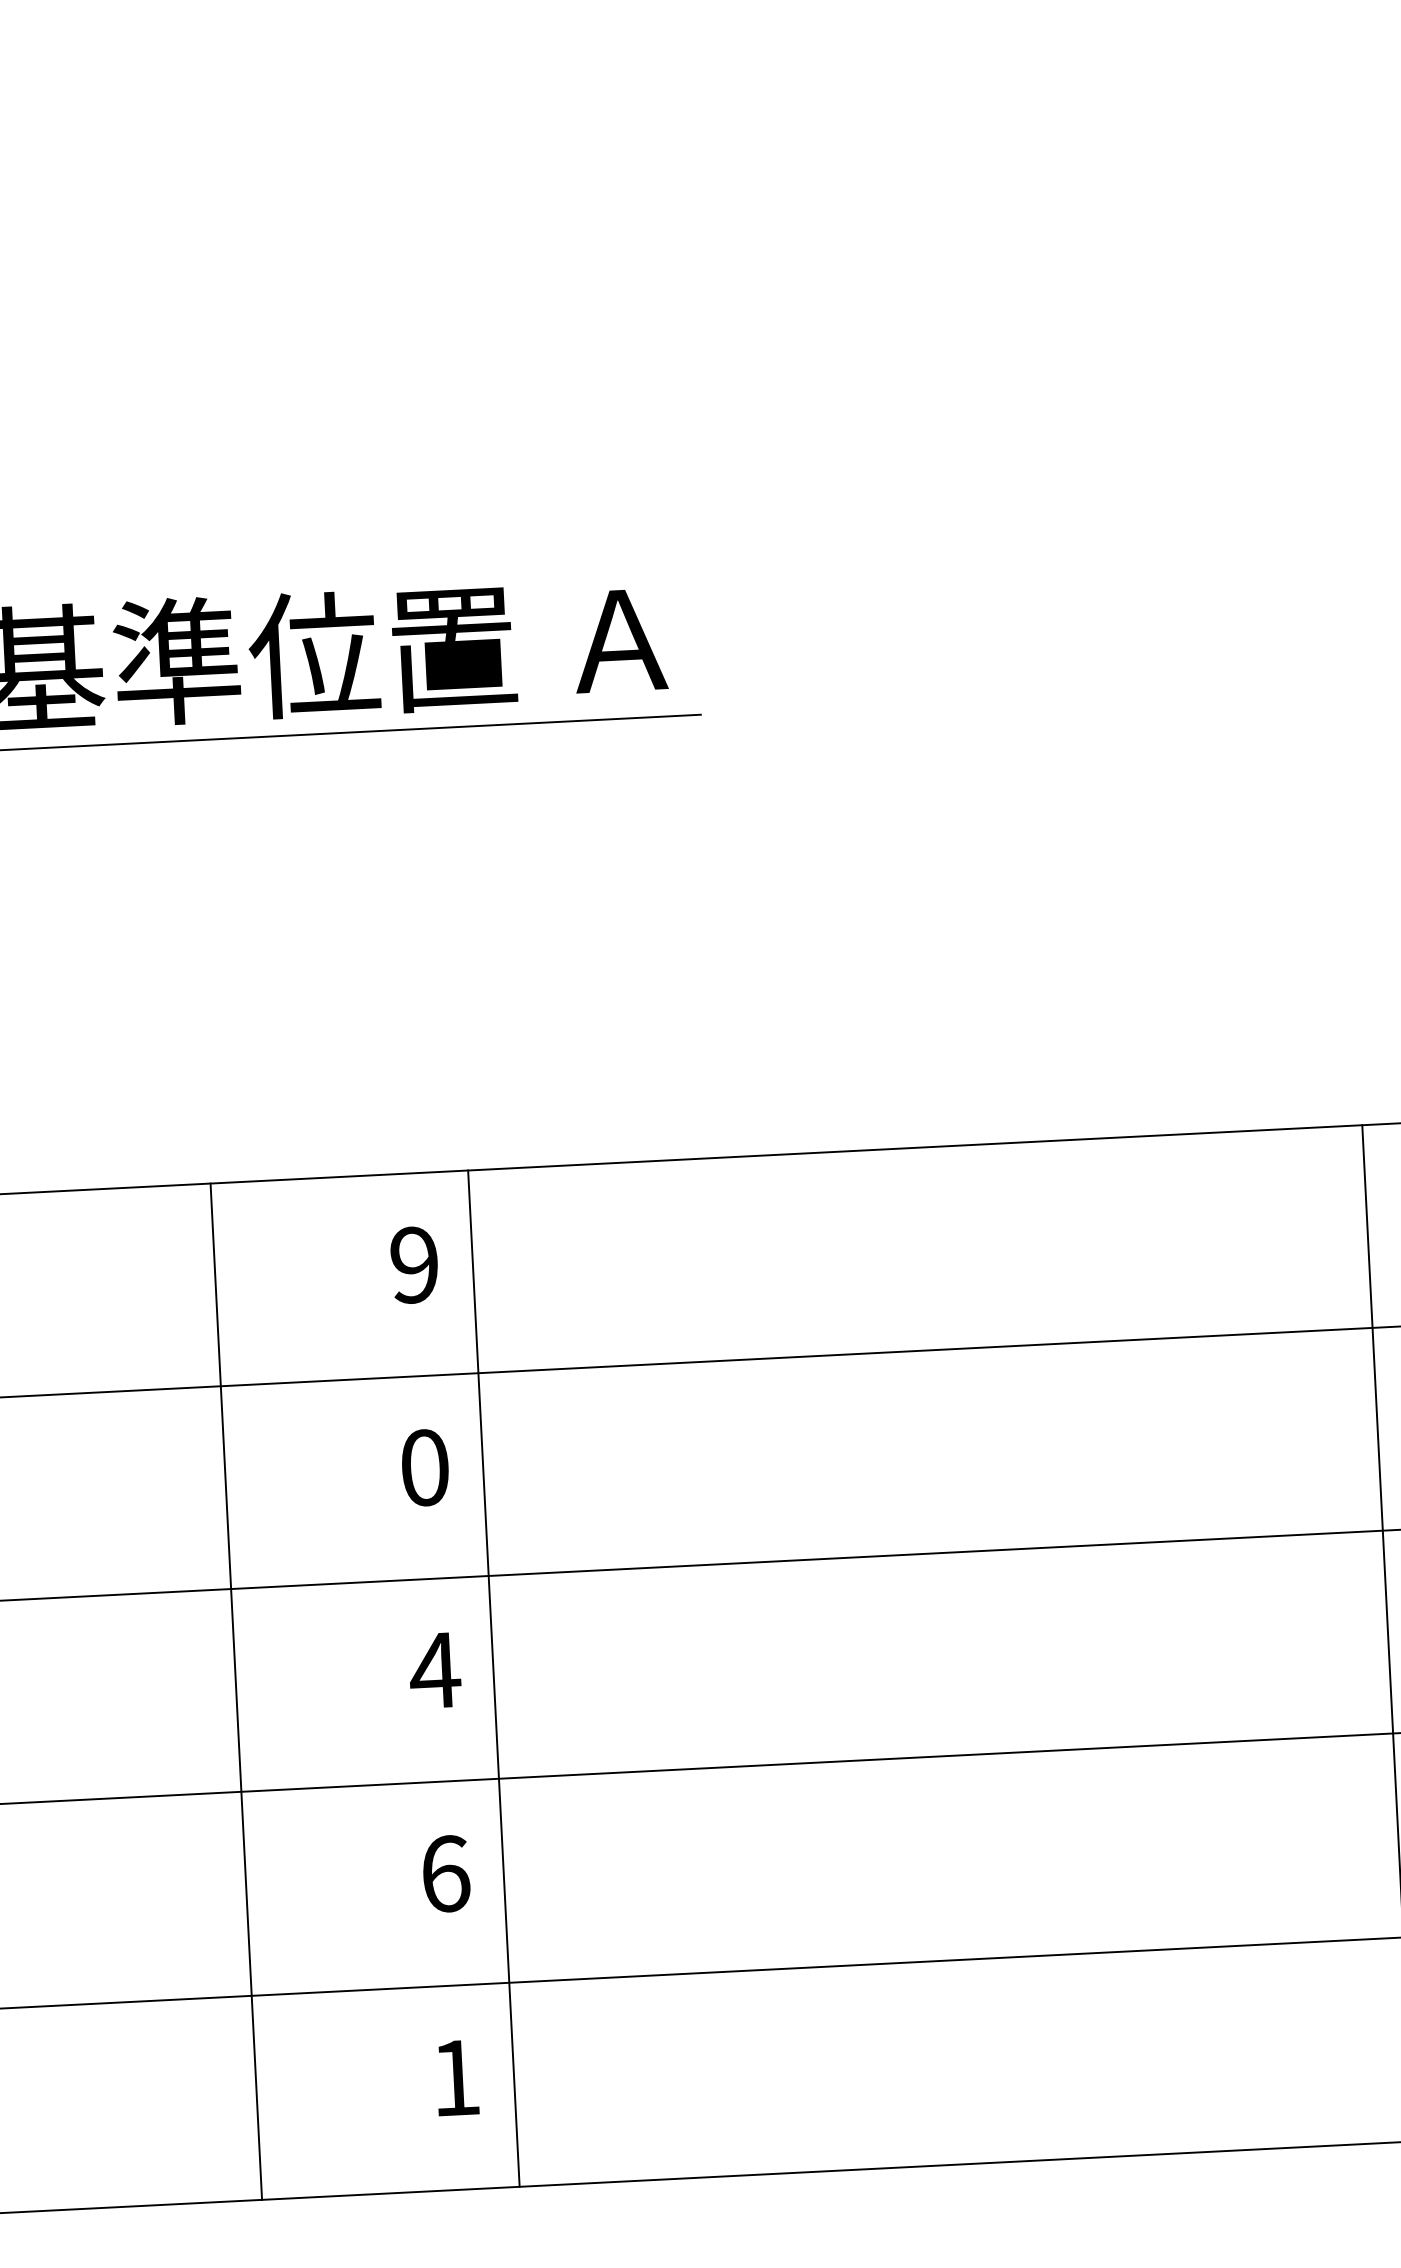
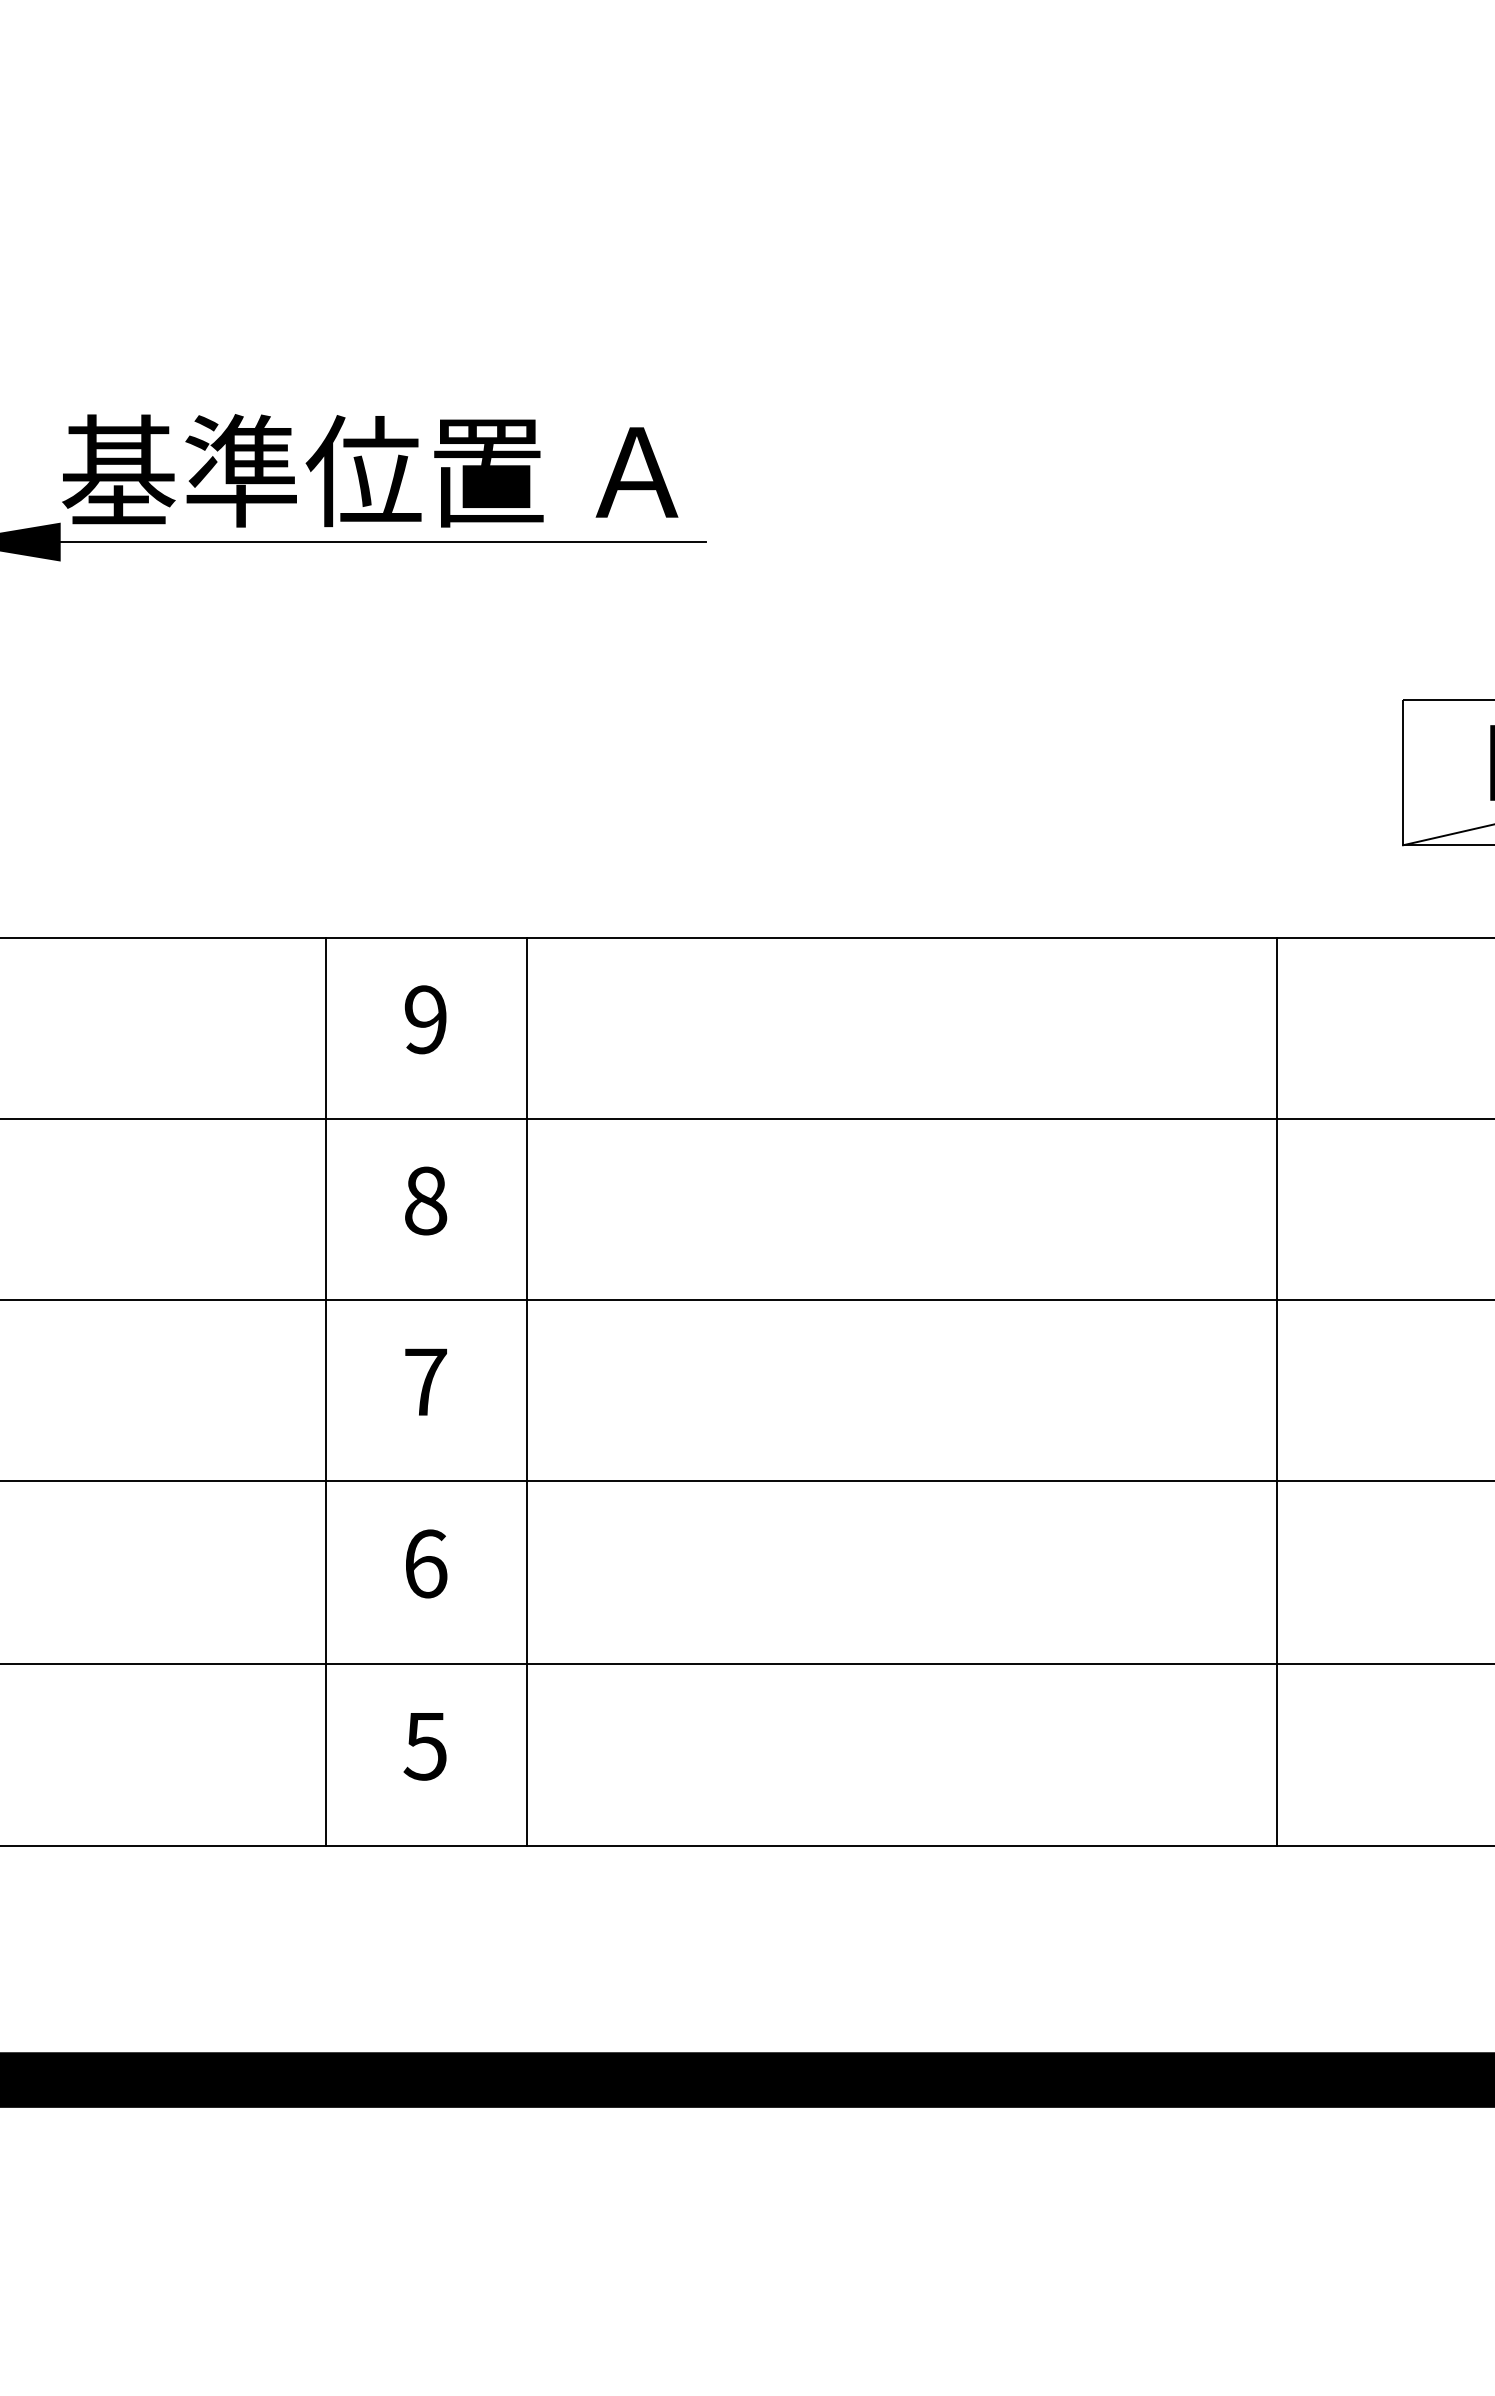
text: (425, 1467) -> (426, 1200), 0 -> 8
text: (434, 1669) -> (425, 1381), 4 -> 7
line: (493, 1678) -> (526, 1391), moved
line: (236, 1691) -> (325, 1391), moved
text: (454, 2078) -> (424, 1746), 1 -> 5

